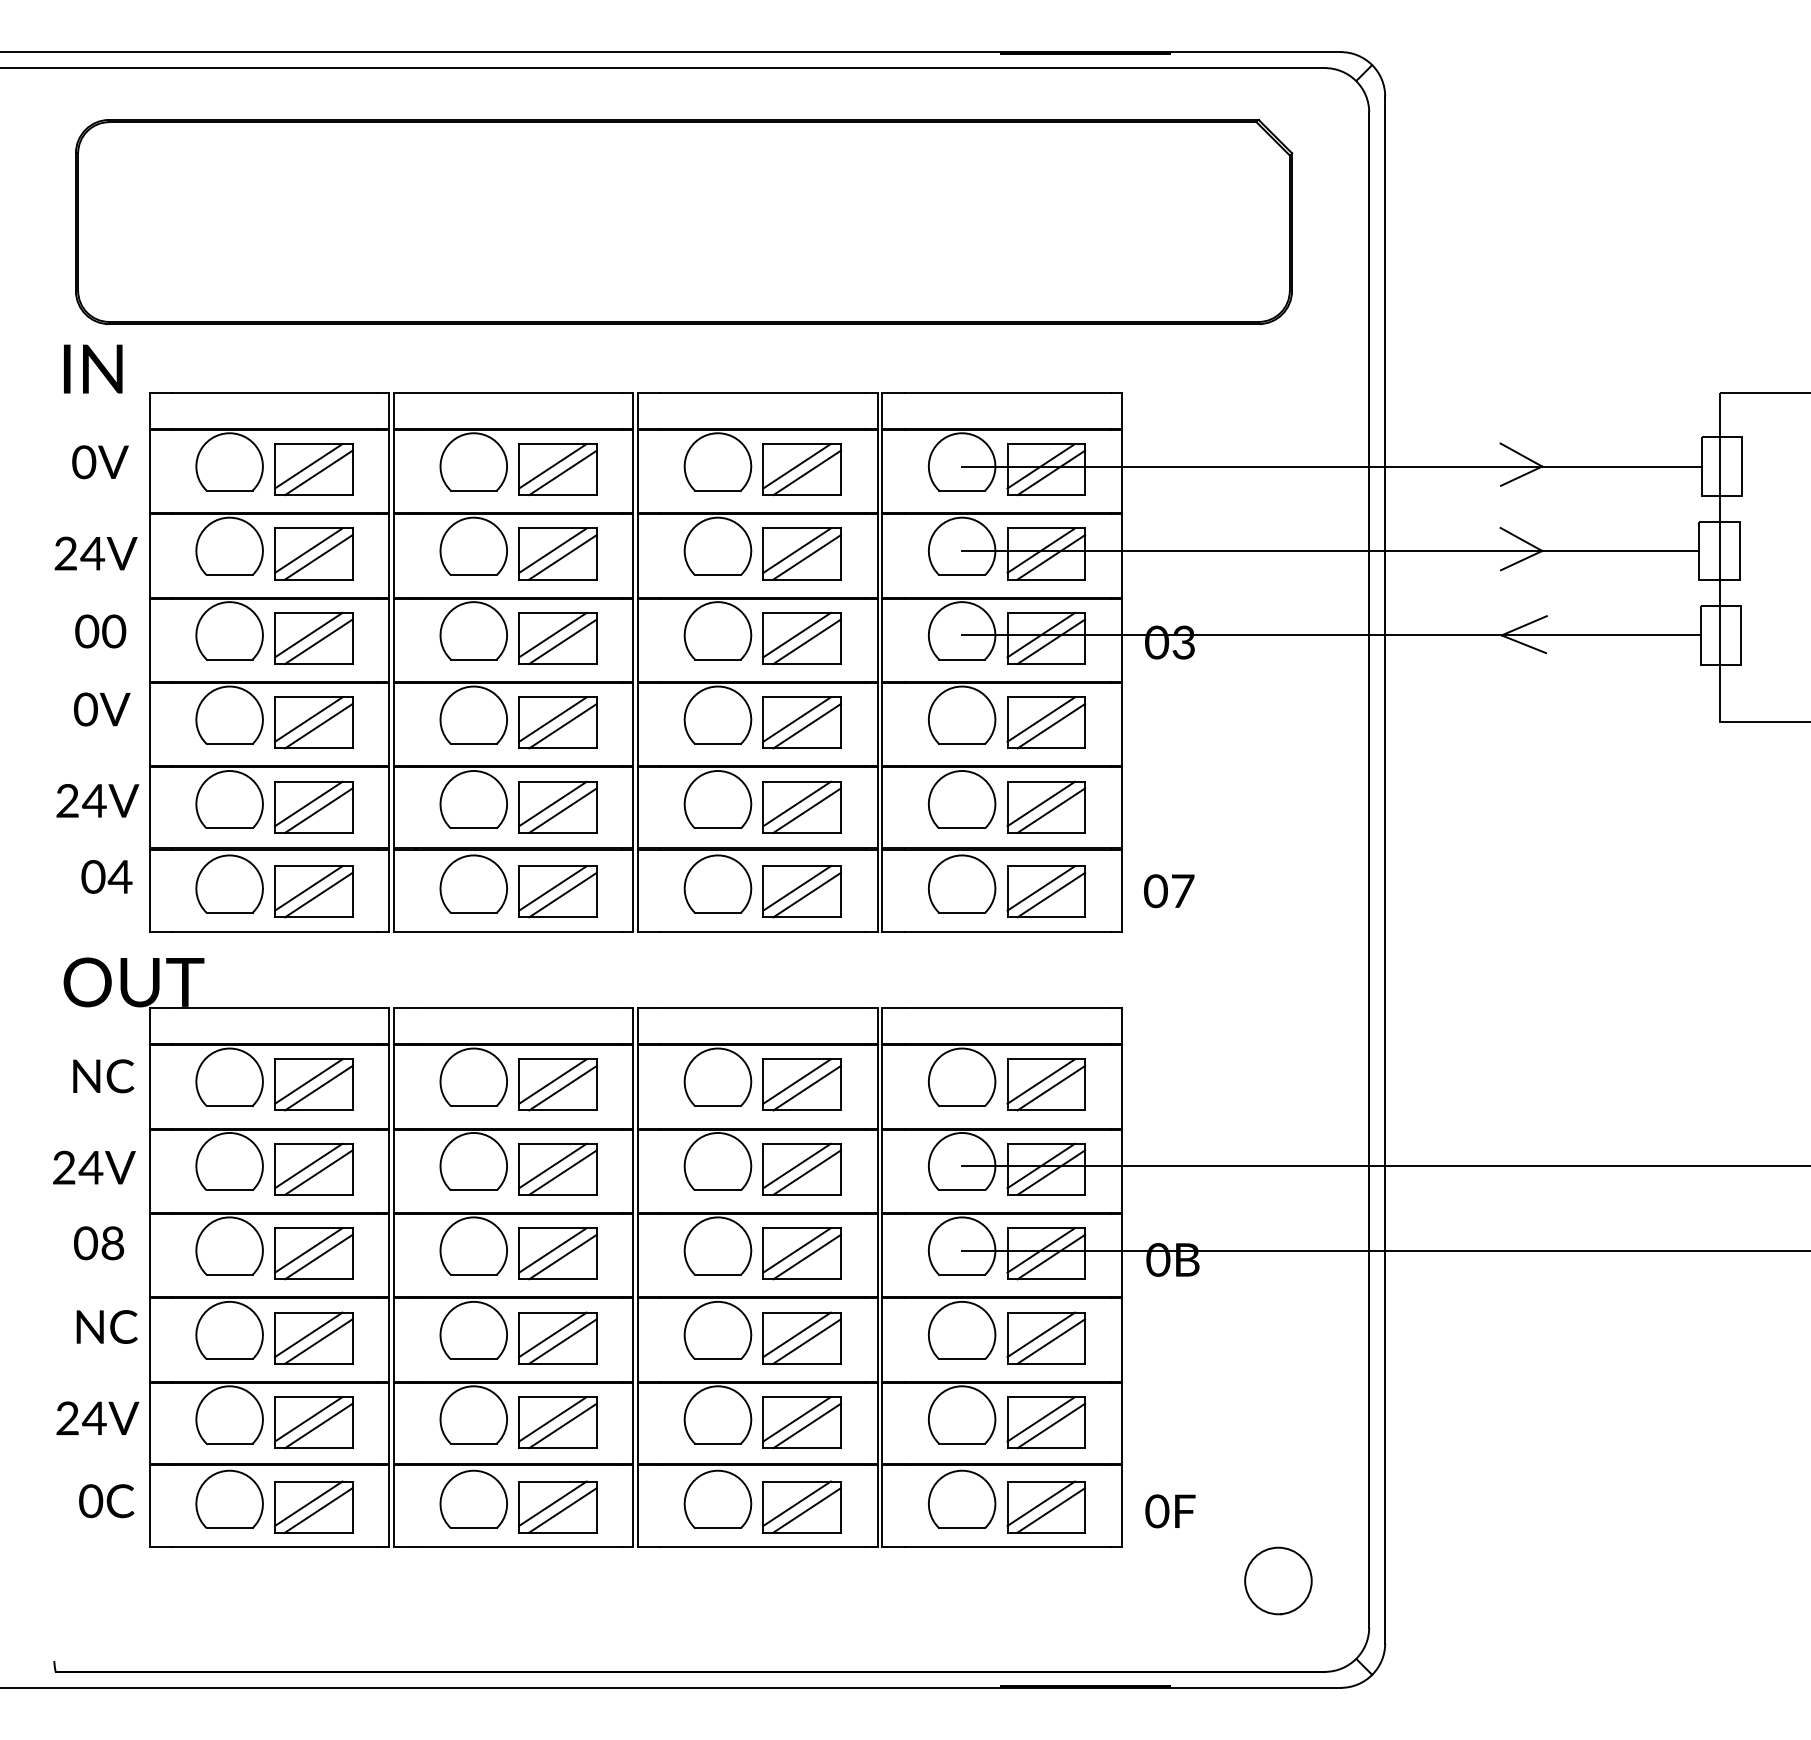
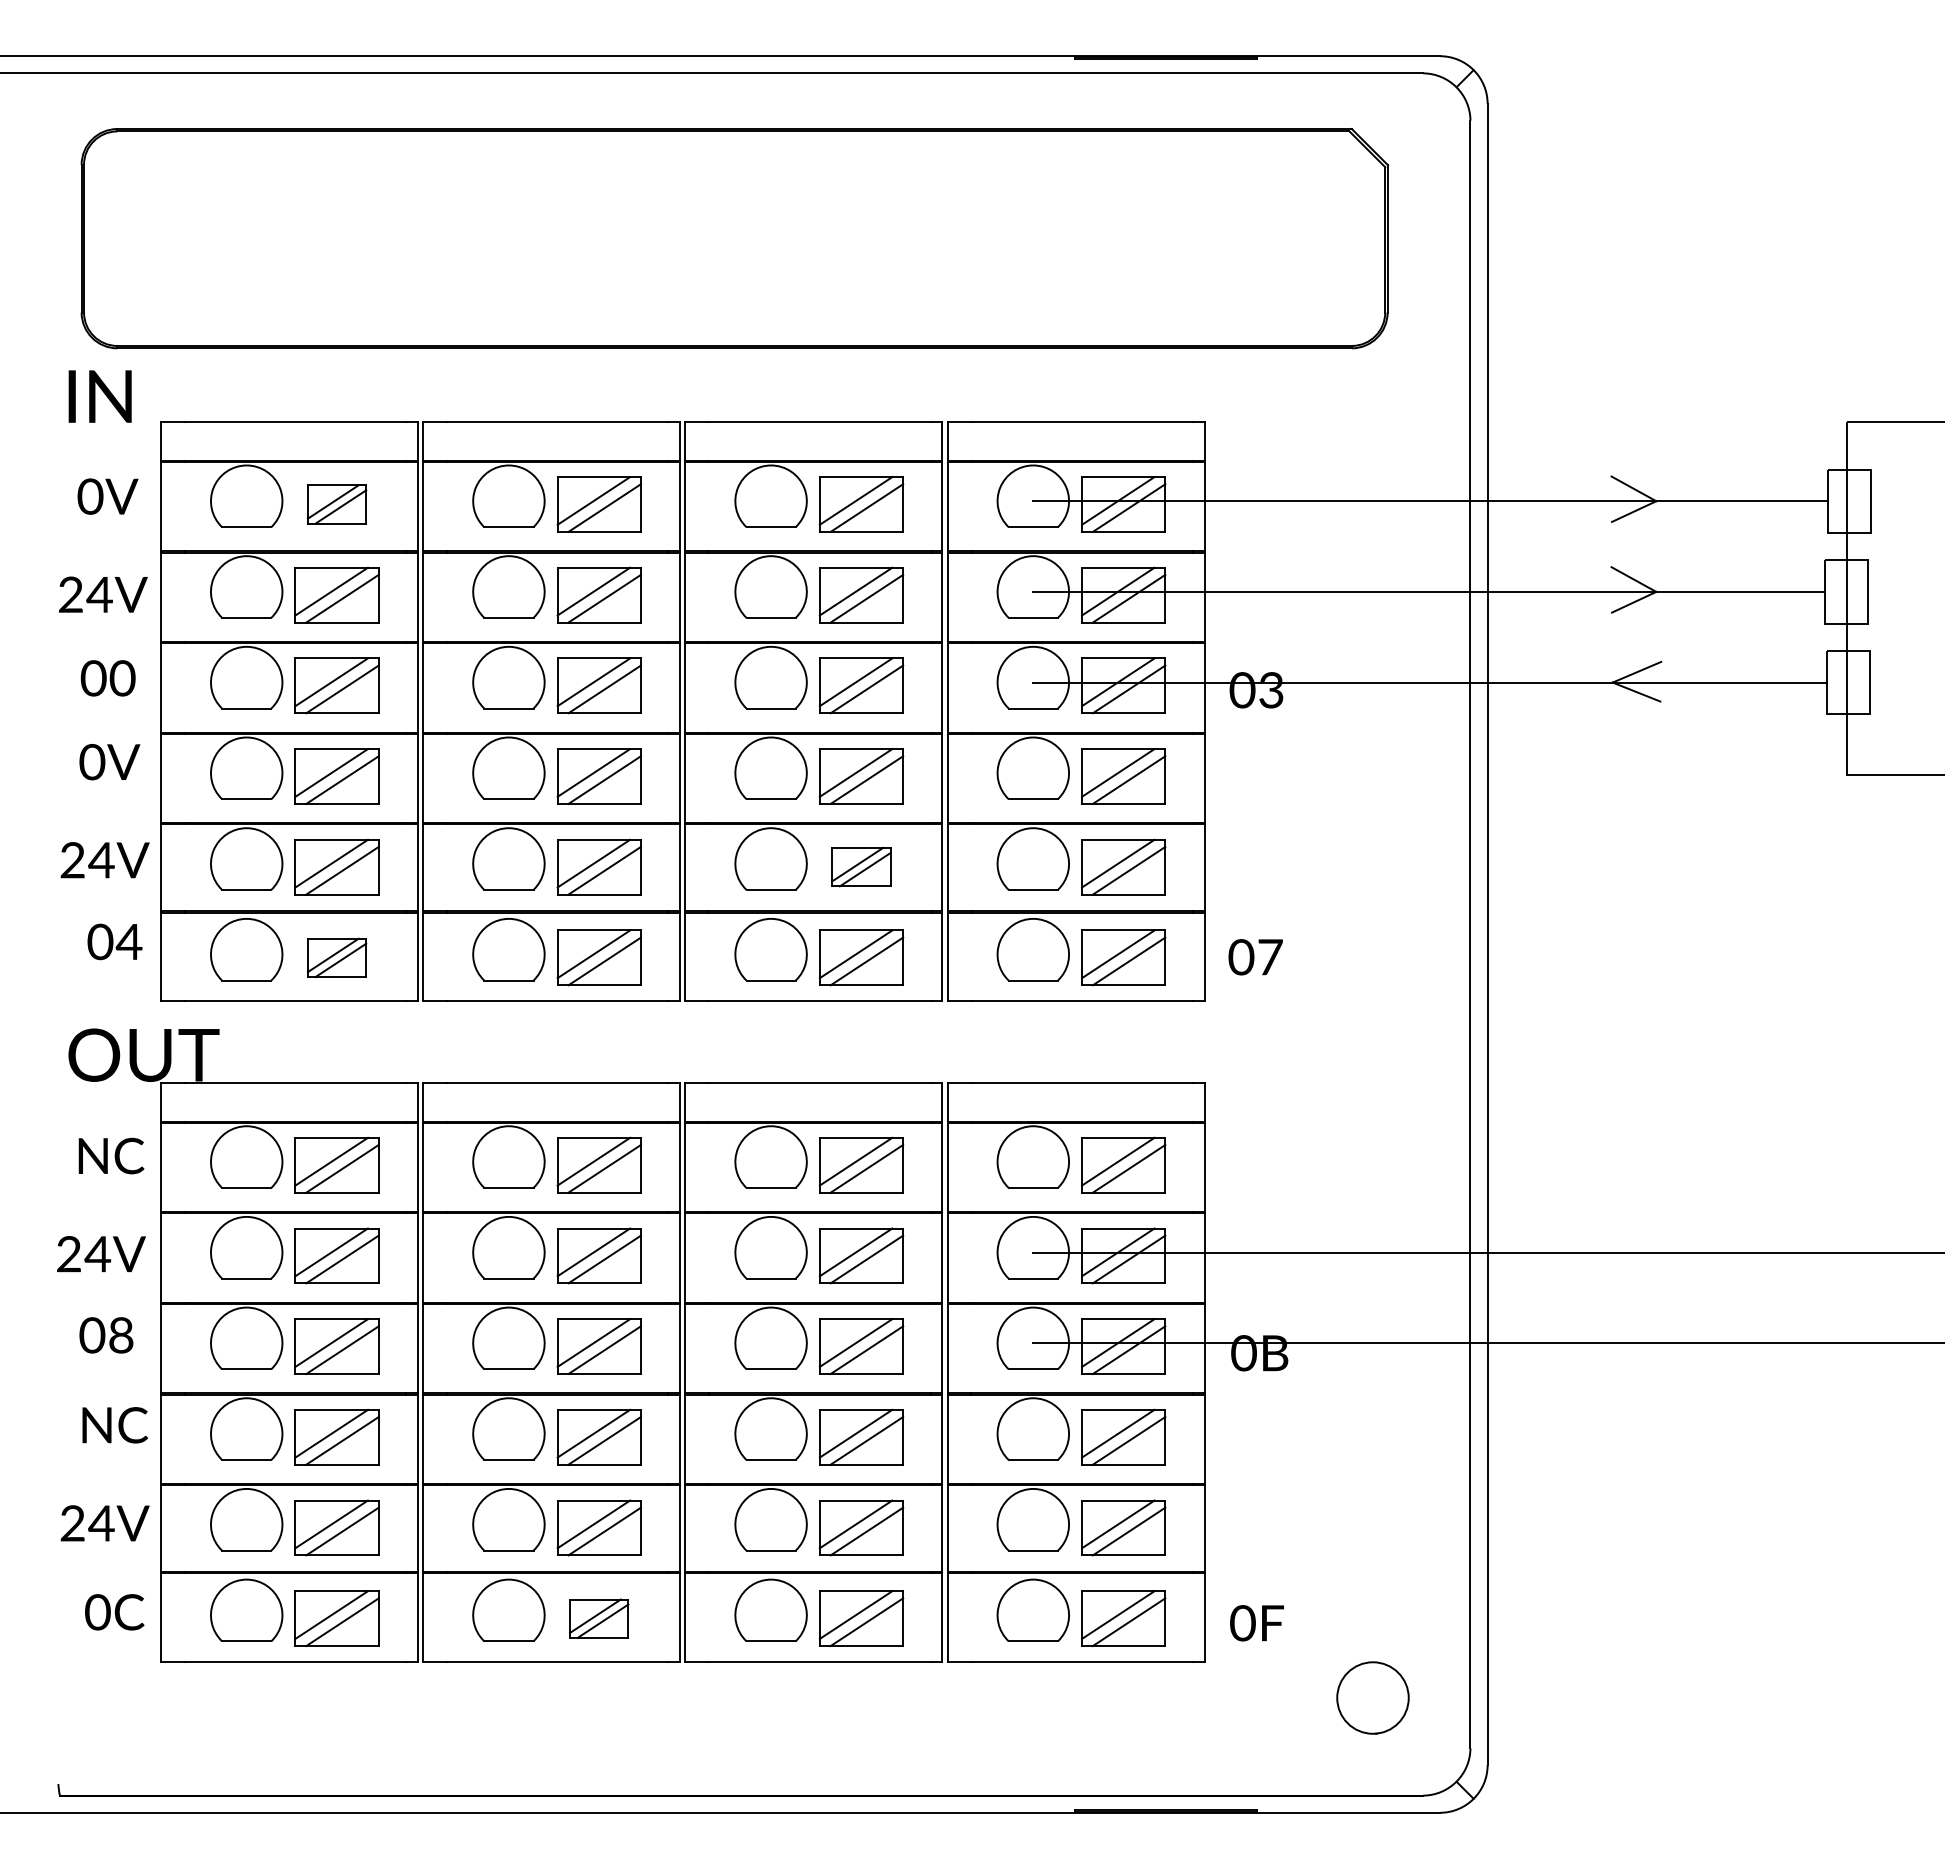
part: (313, 469) -> (336, 504), size x0.7
part: (802, 806) -> (861, 866), size x0.7
part: (313, 891) -> (336, 957), size x0.7
part: (557, 1506) -> (598, 1618), size x0.7

